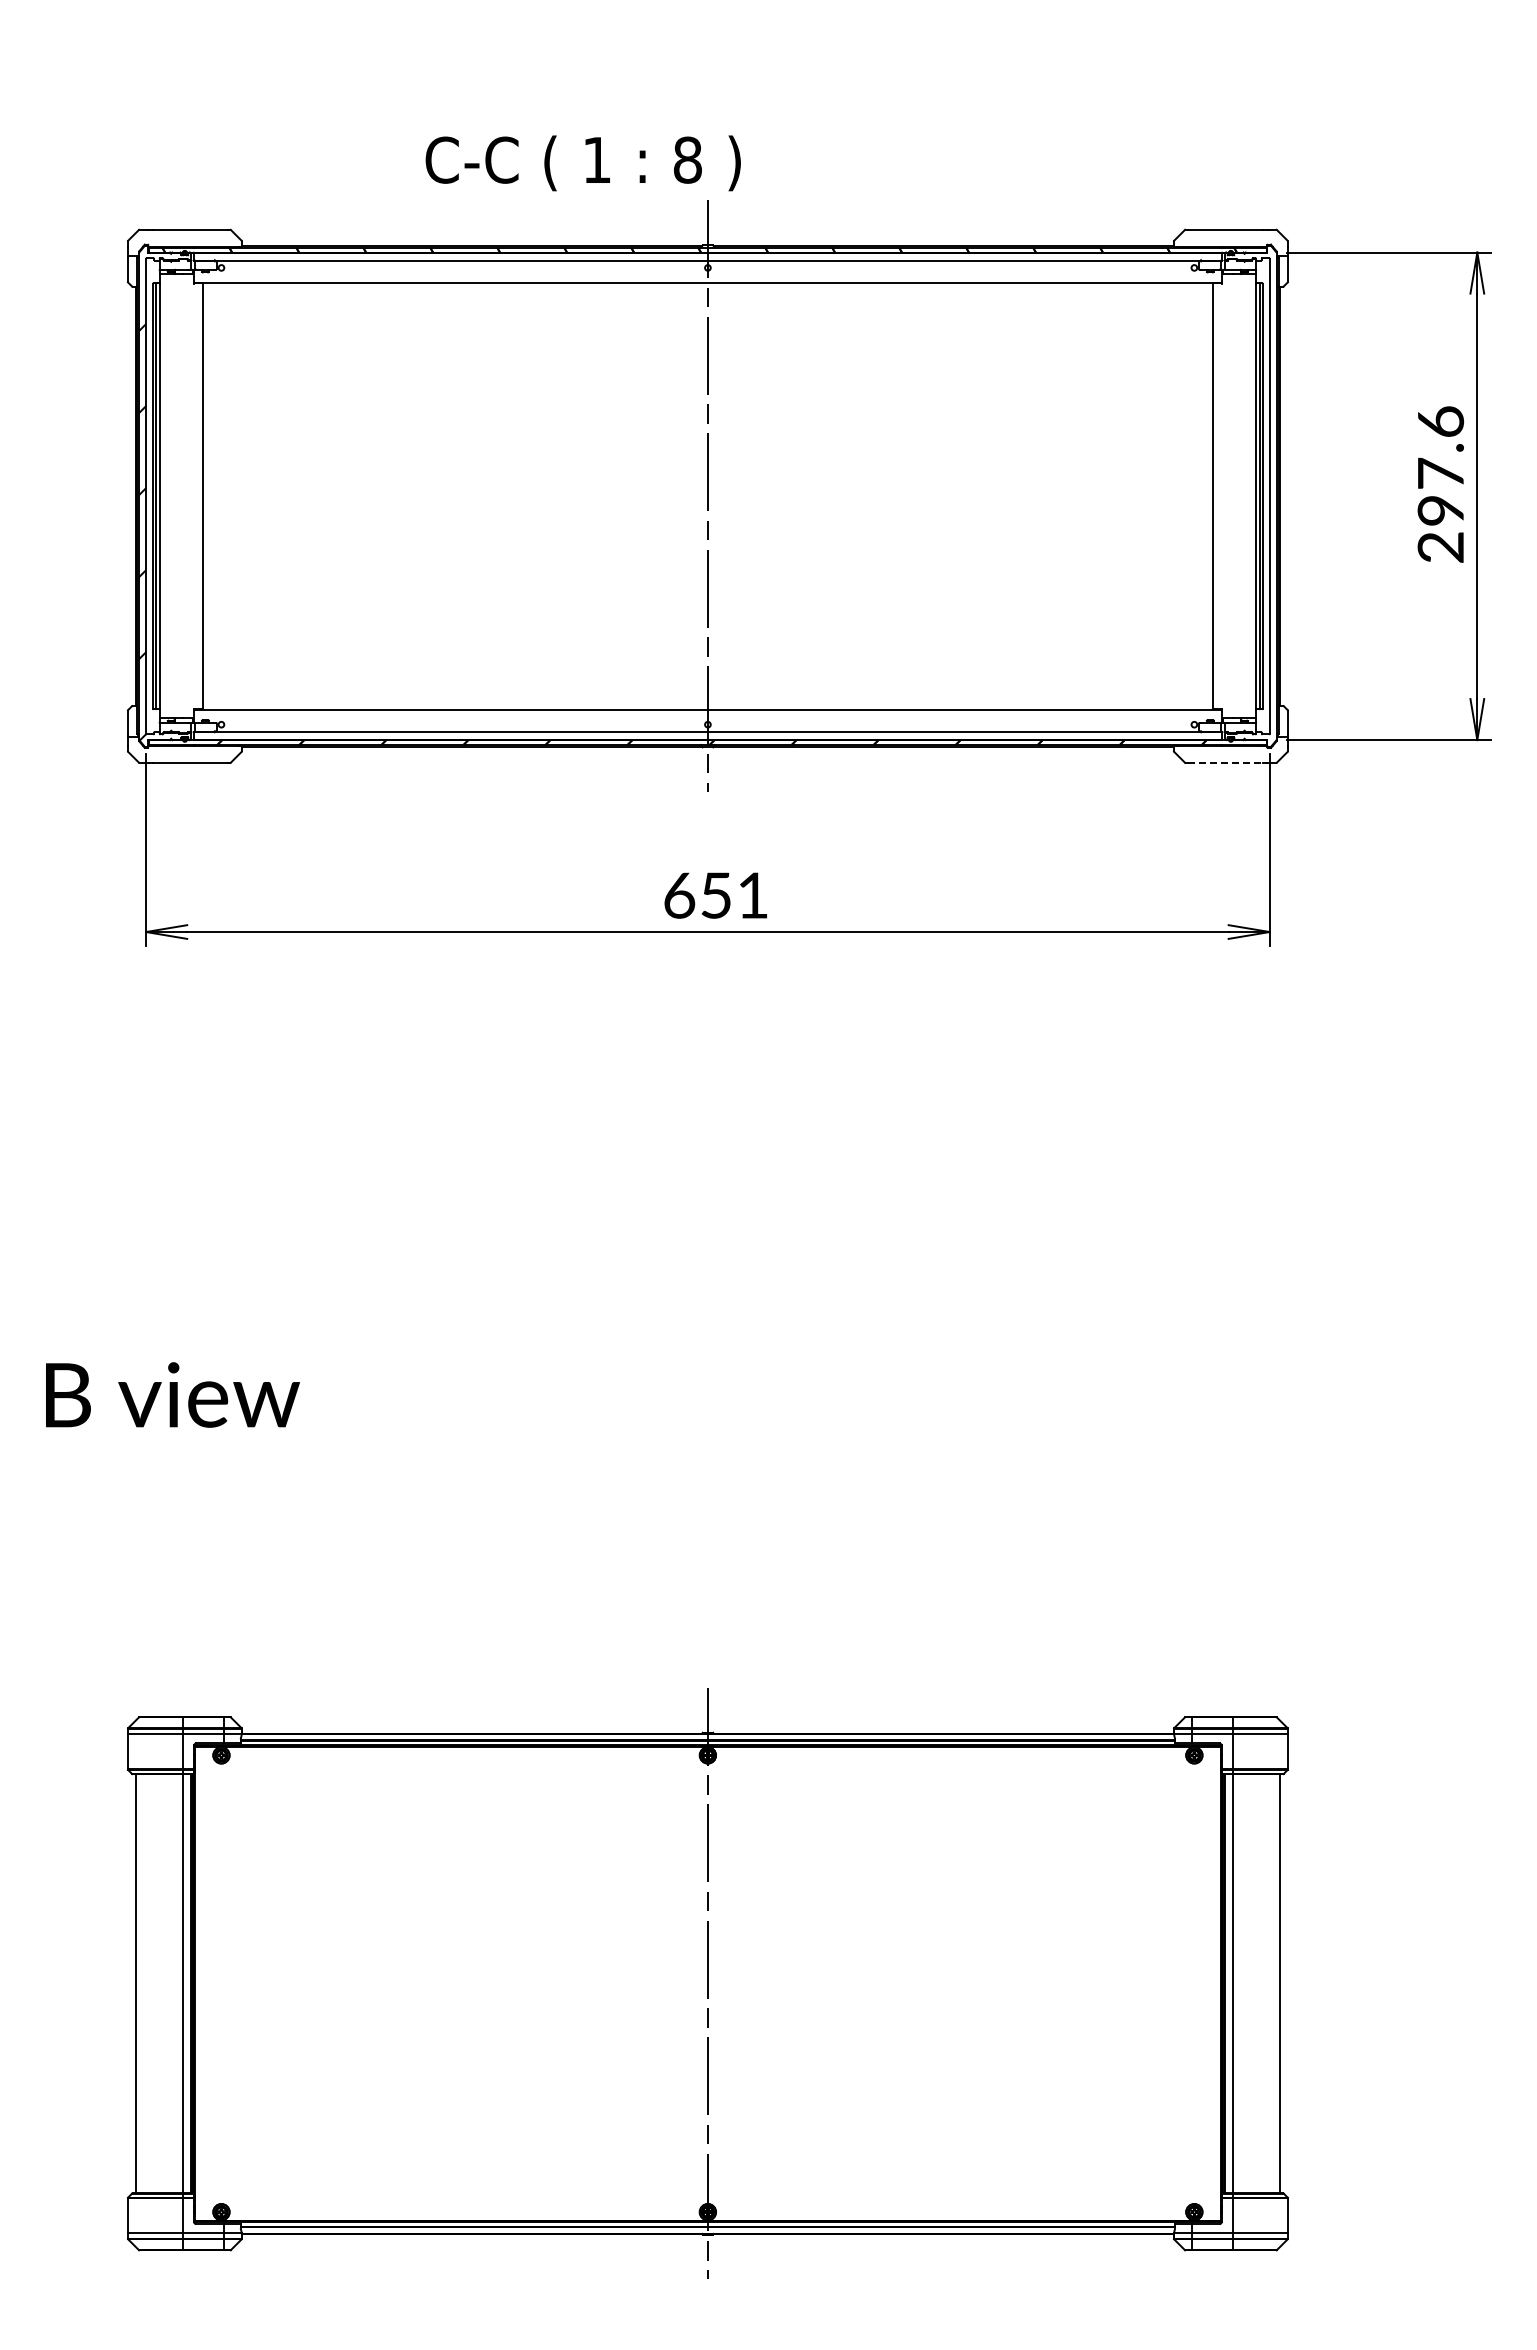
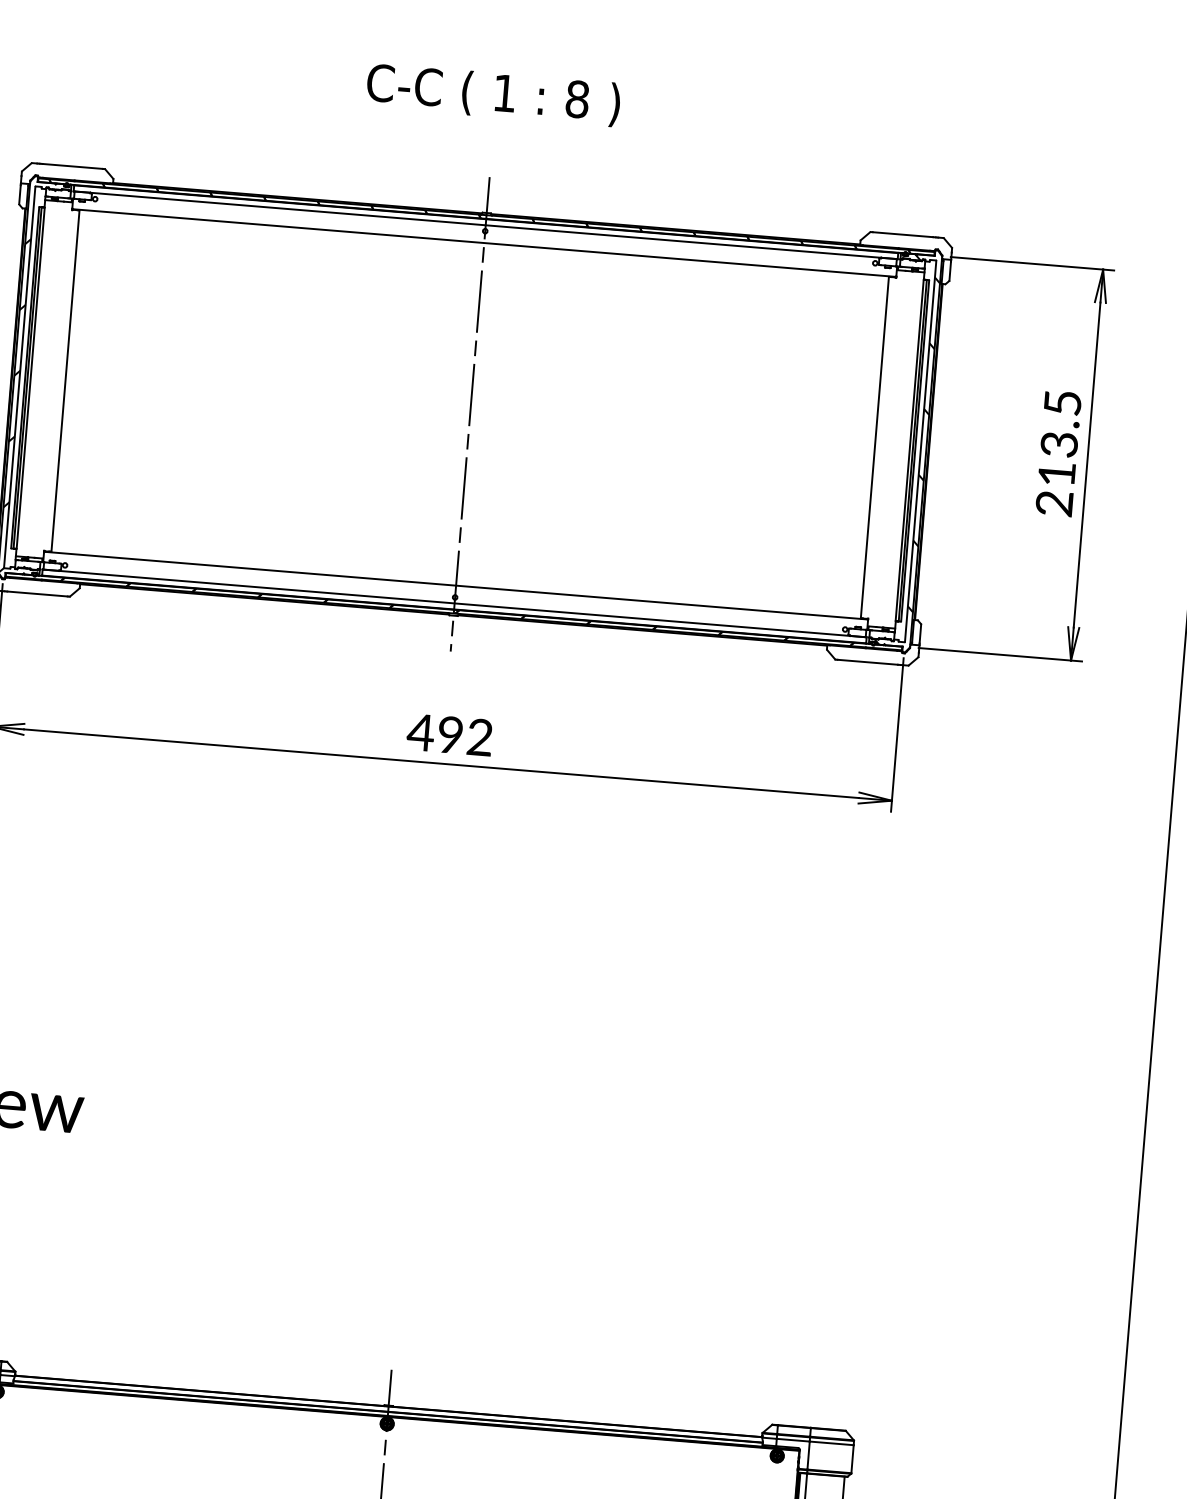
text: (582, 163) -> (492, 95), moved
text: (1440, 465) -> (1059, 437), 297.6 -> 213.5
hatch: (1253, 496) -> (907, 450), added
line: (1225, 762) -> (867, 661), dashed -> solid
text: (715, 895) -> (449, 734), 651 -> 492

